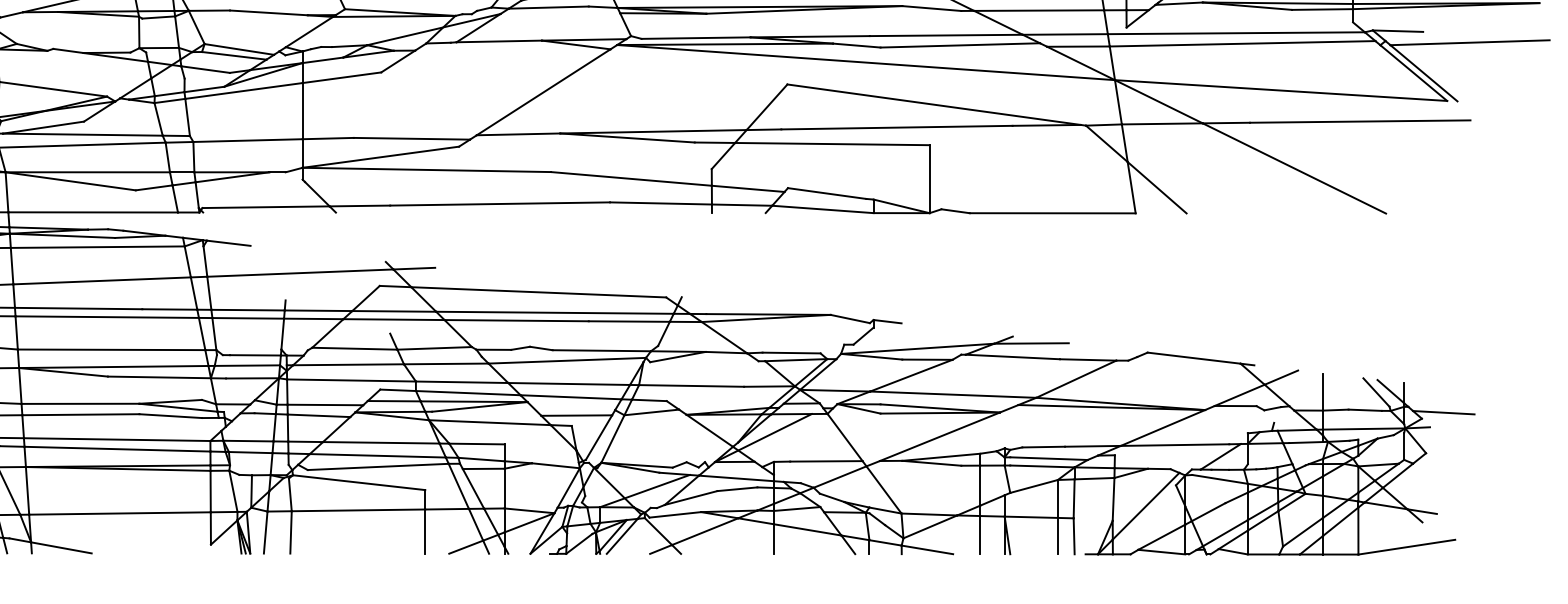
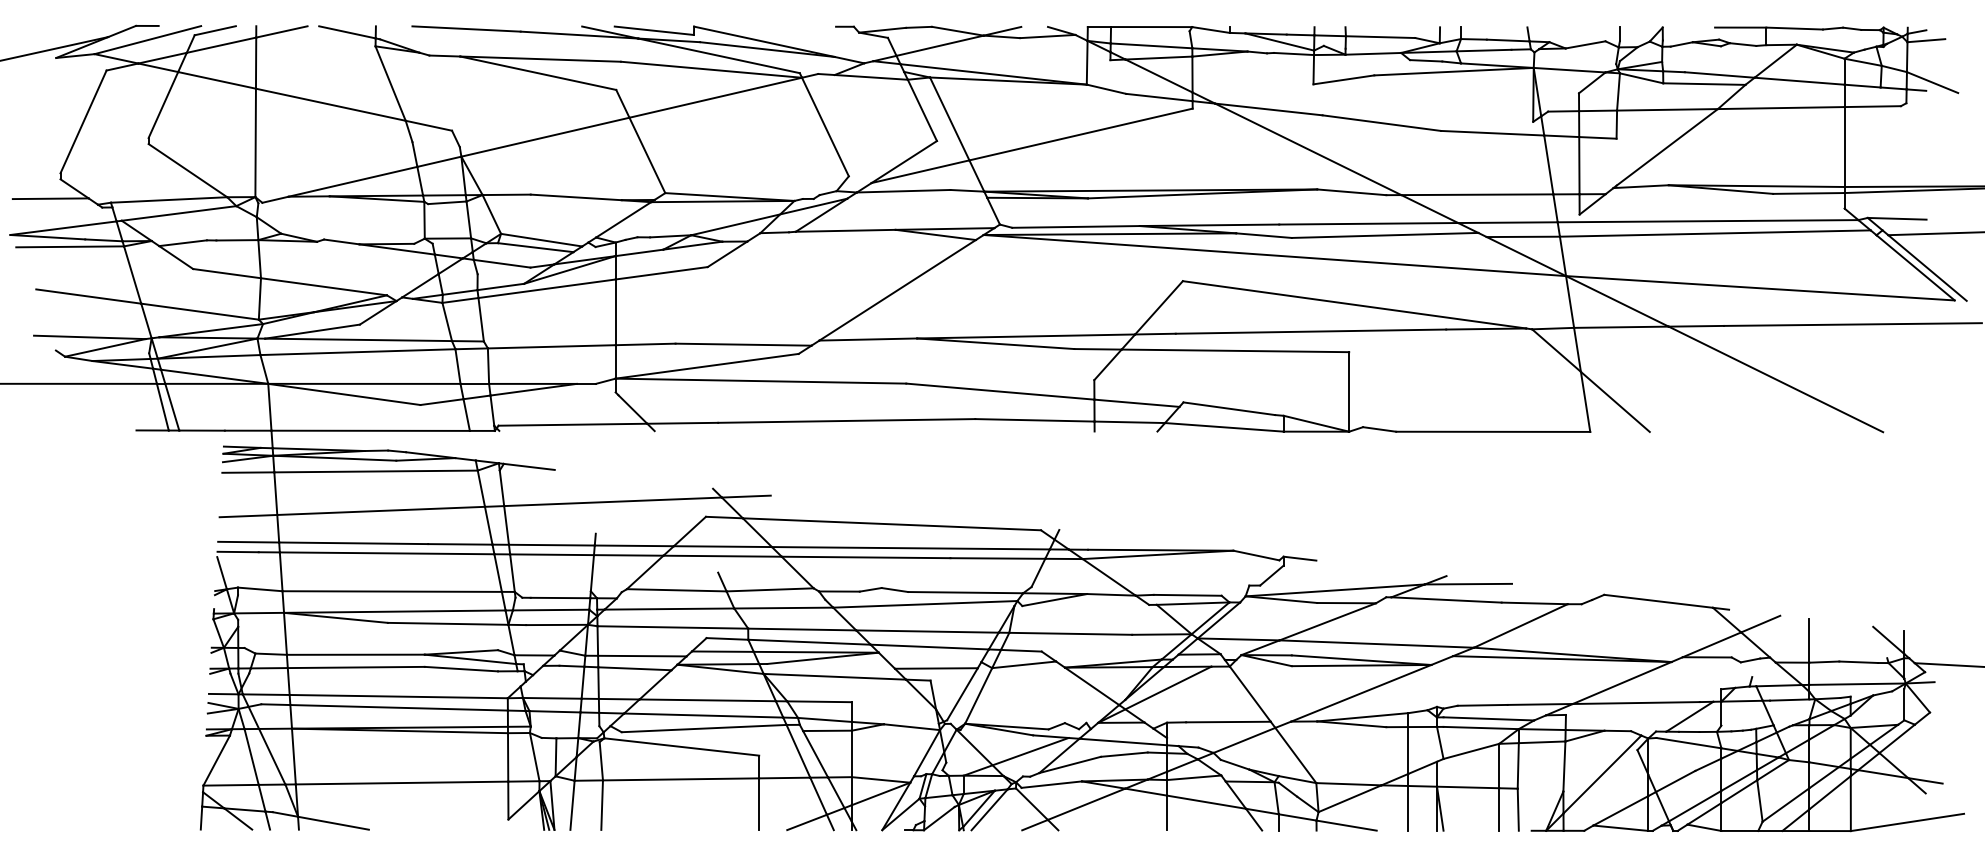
line: (1376, 392) -> (1871, 641), removed

